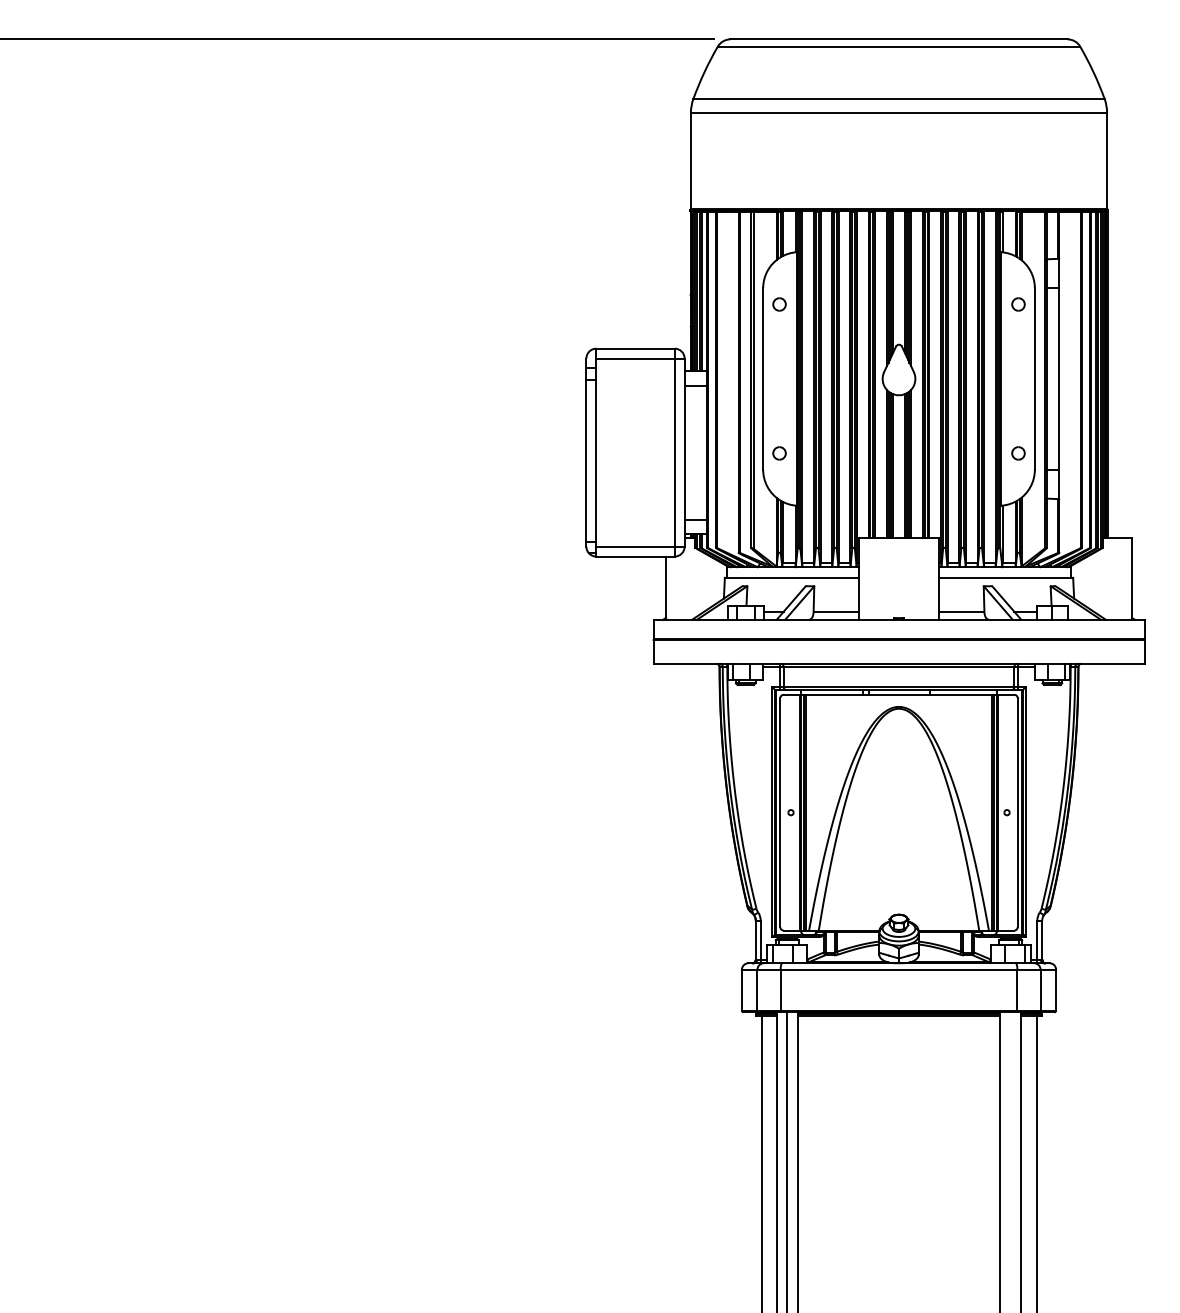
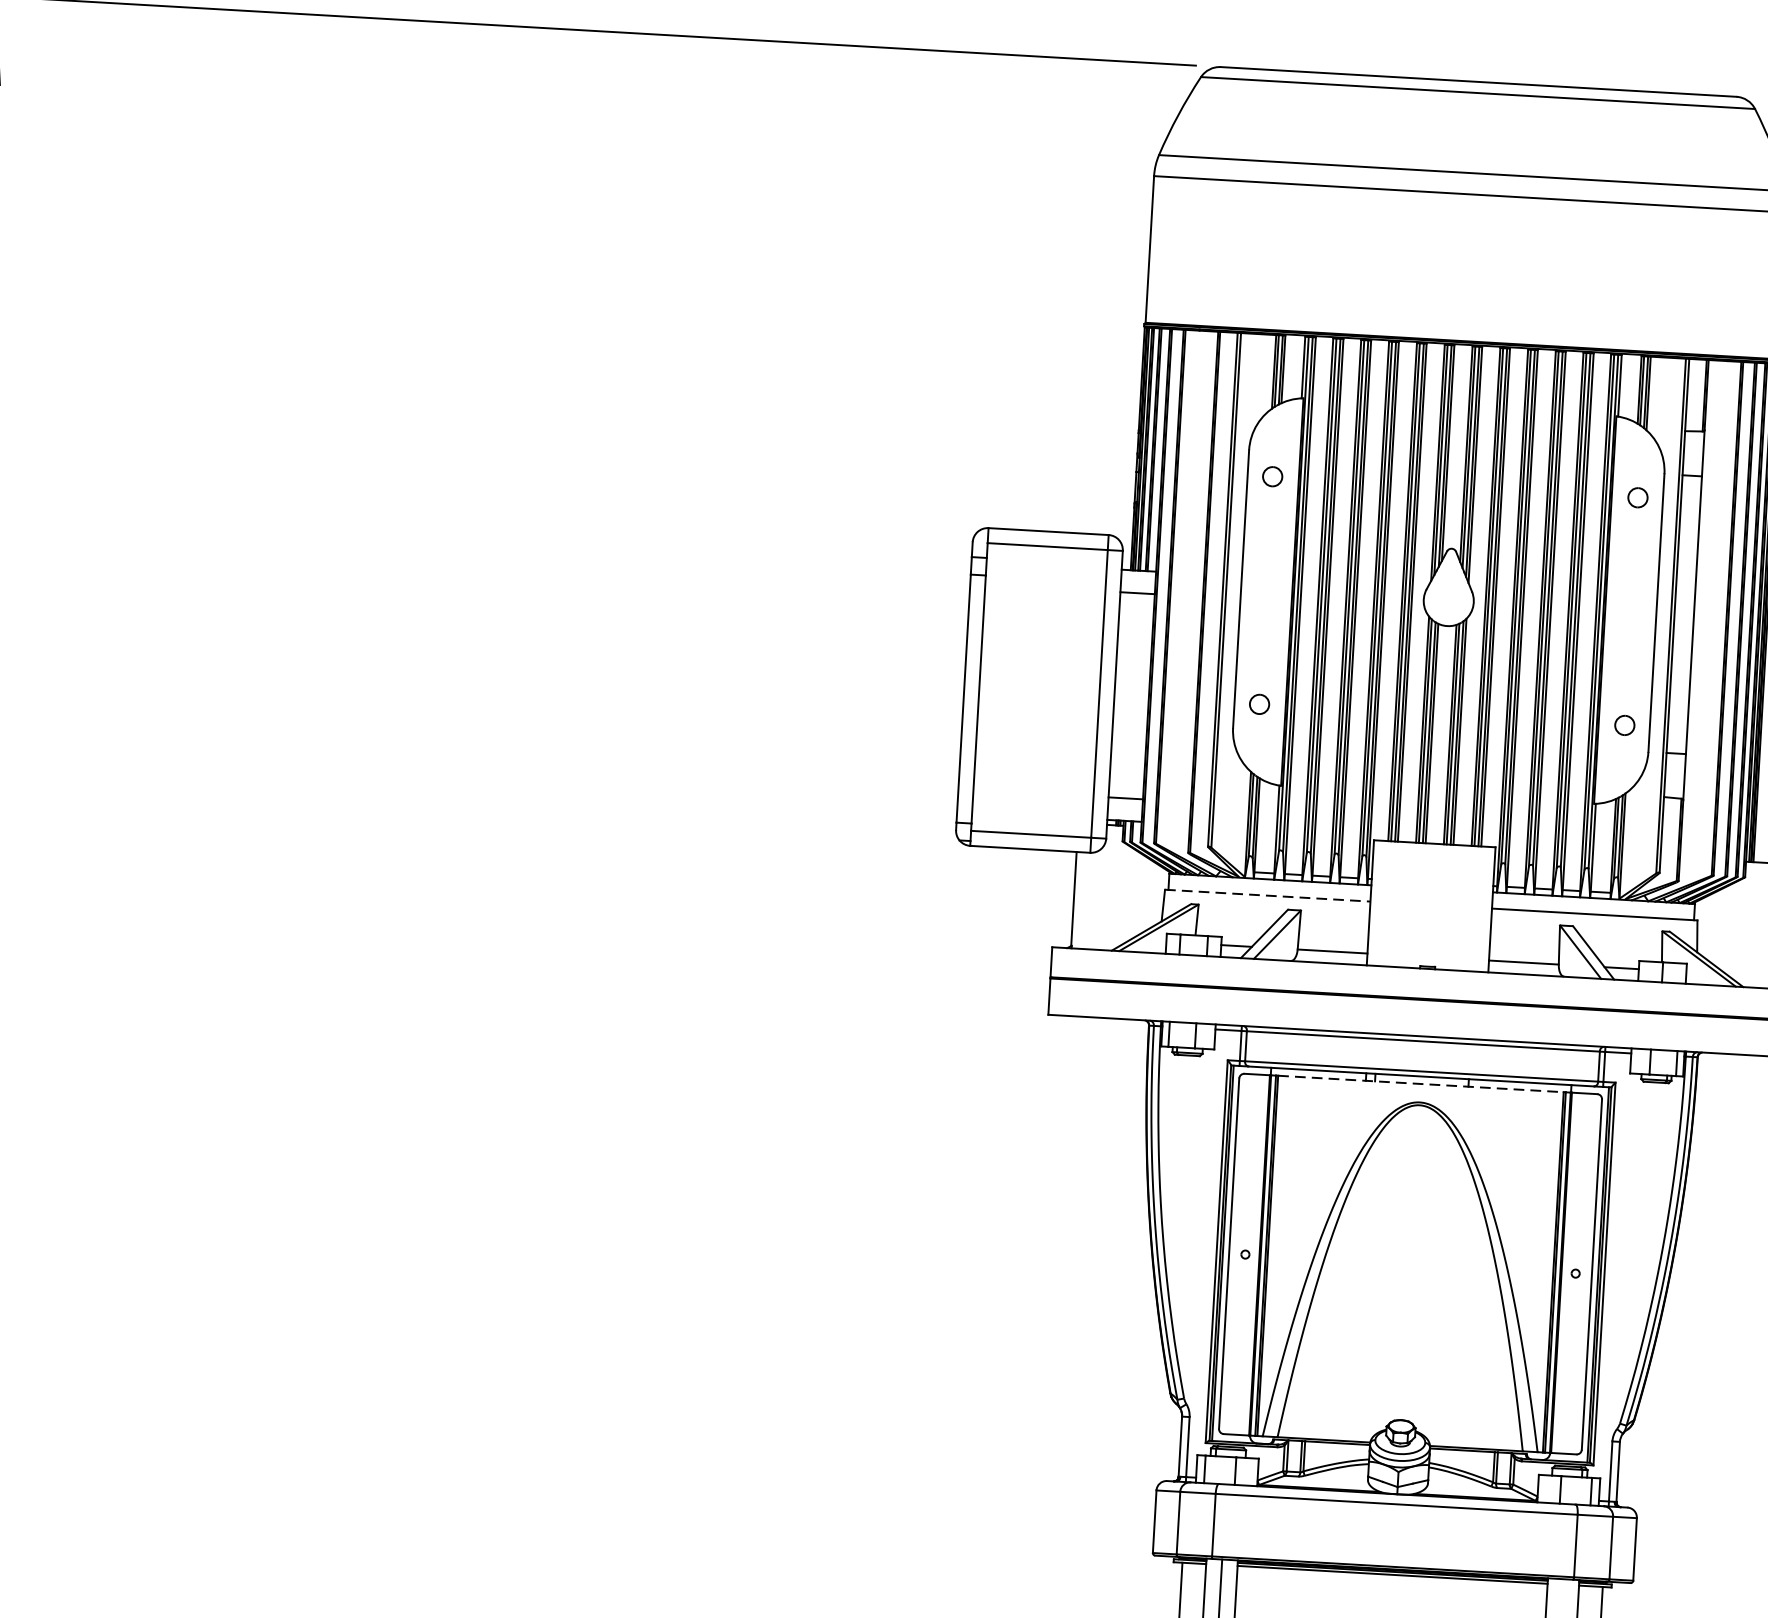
line: (792, 577) -> (1268, 895), solid -> dashed
line: (899, 694) -> (1421, 1083), solid -> dashed

